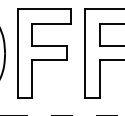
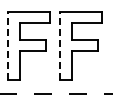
line: (17, 52) -> (8, 45), solid -> dashed
line: (84, 52) -> (60, 45), solid -> dashed

